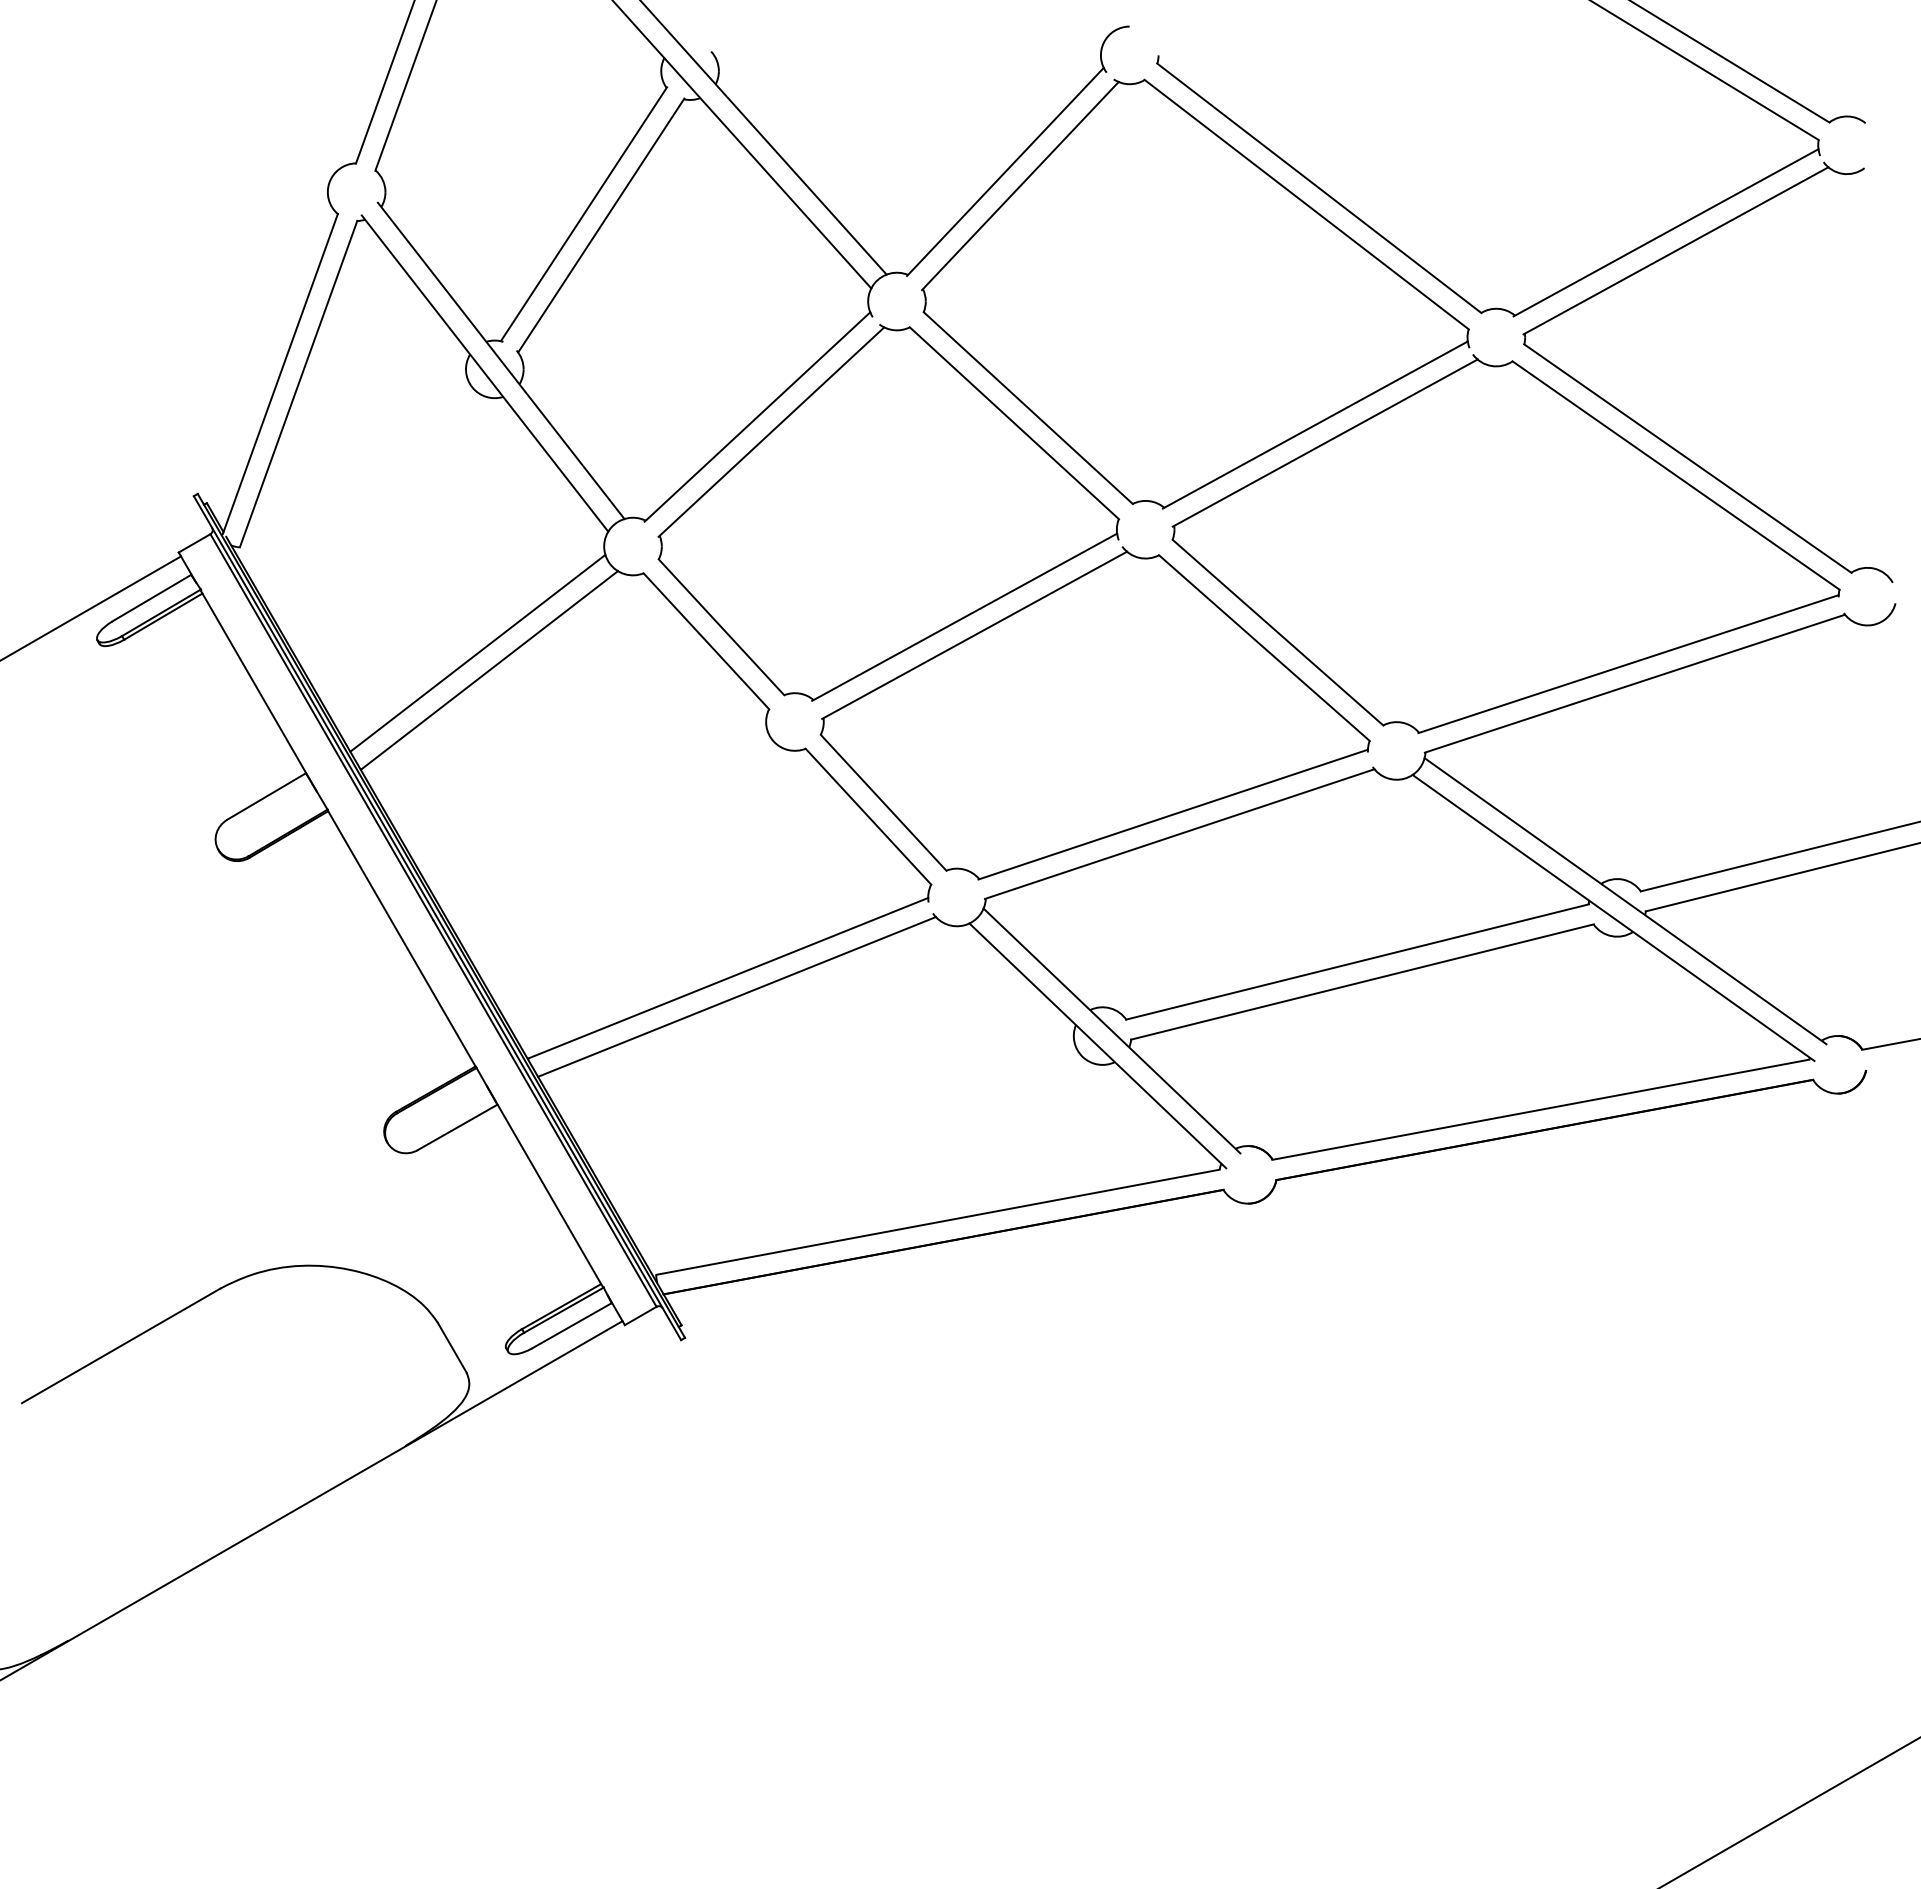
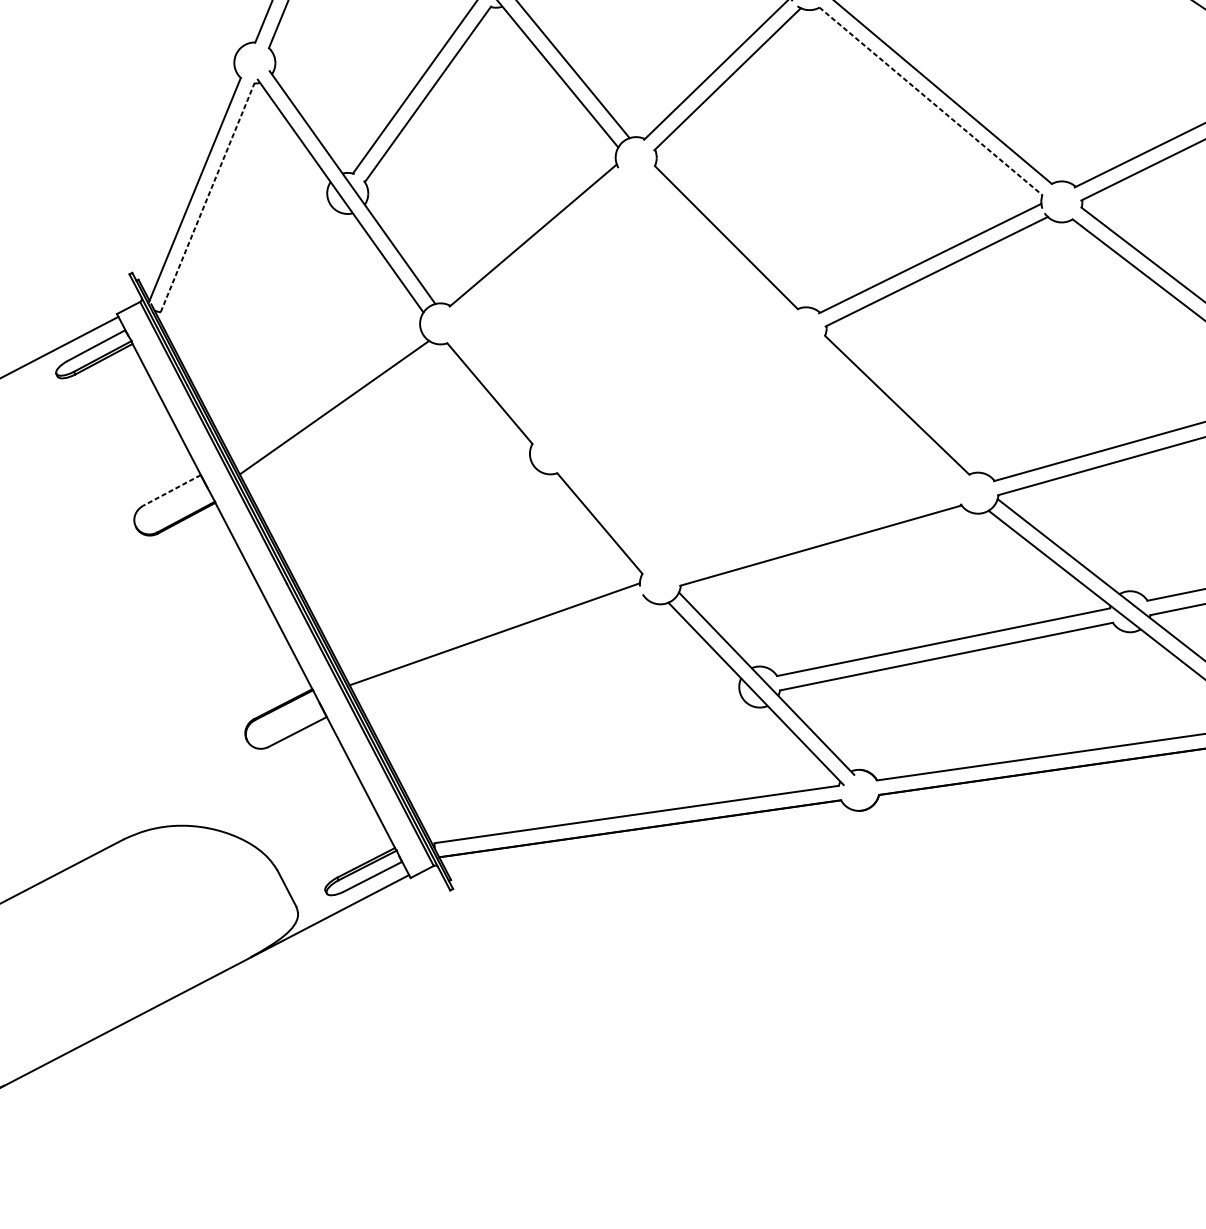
line: (1306, 204) -> (930, 101), solid -> dashed
line: (298, 383) -> (207, 197), solid -> dashed
part: (1017, 610) -> (712, 381), removed
line: (477, 652) -> (326, 394), removed
line: (266, 796) -> (171, 490), solid -> dashed
line: (736, 996) -> (500, 647), removed

